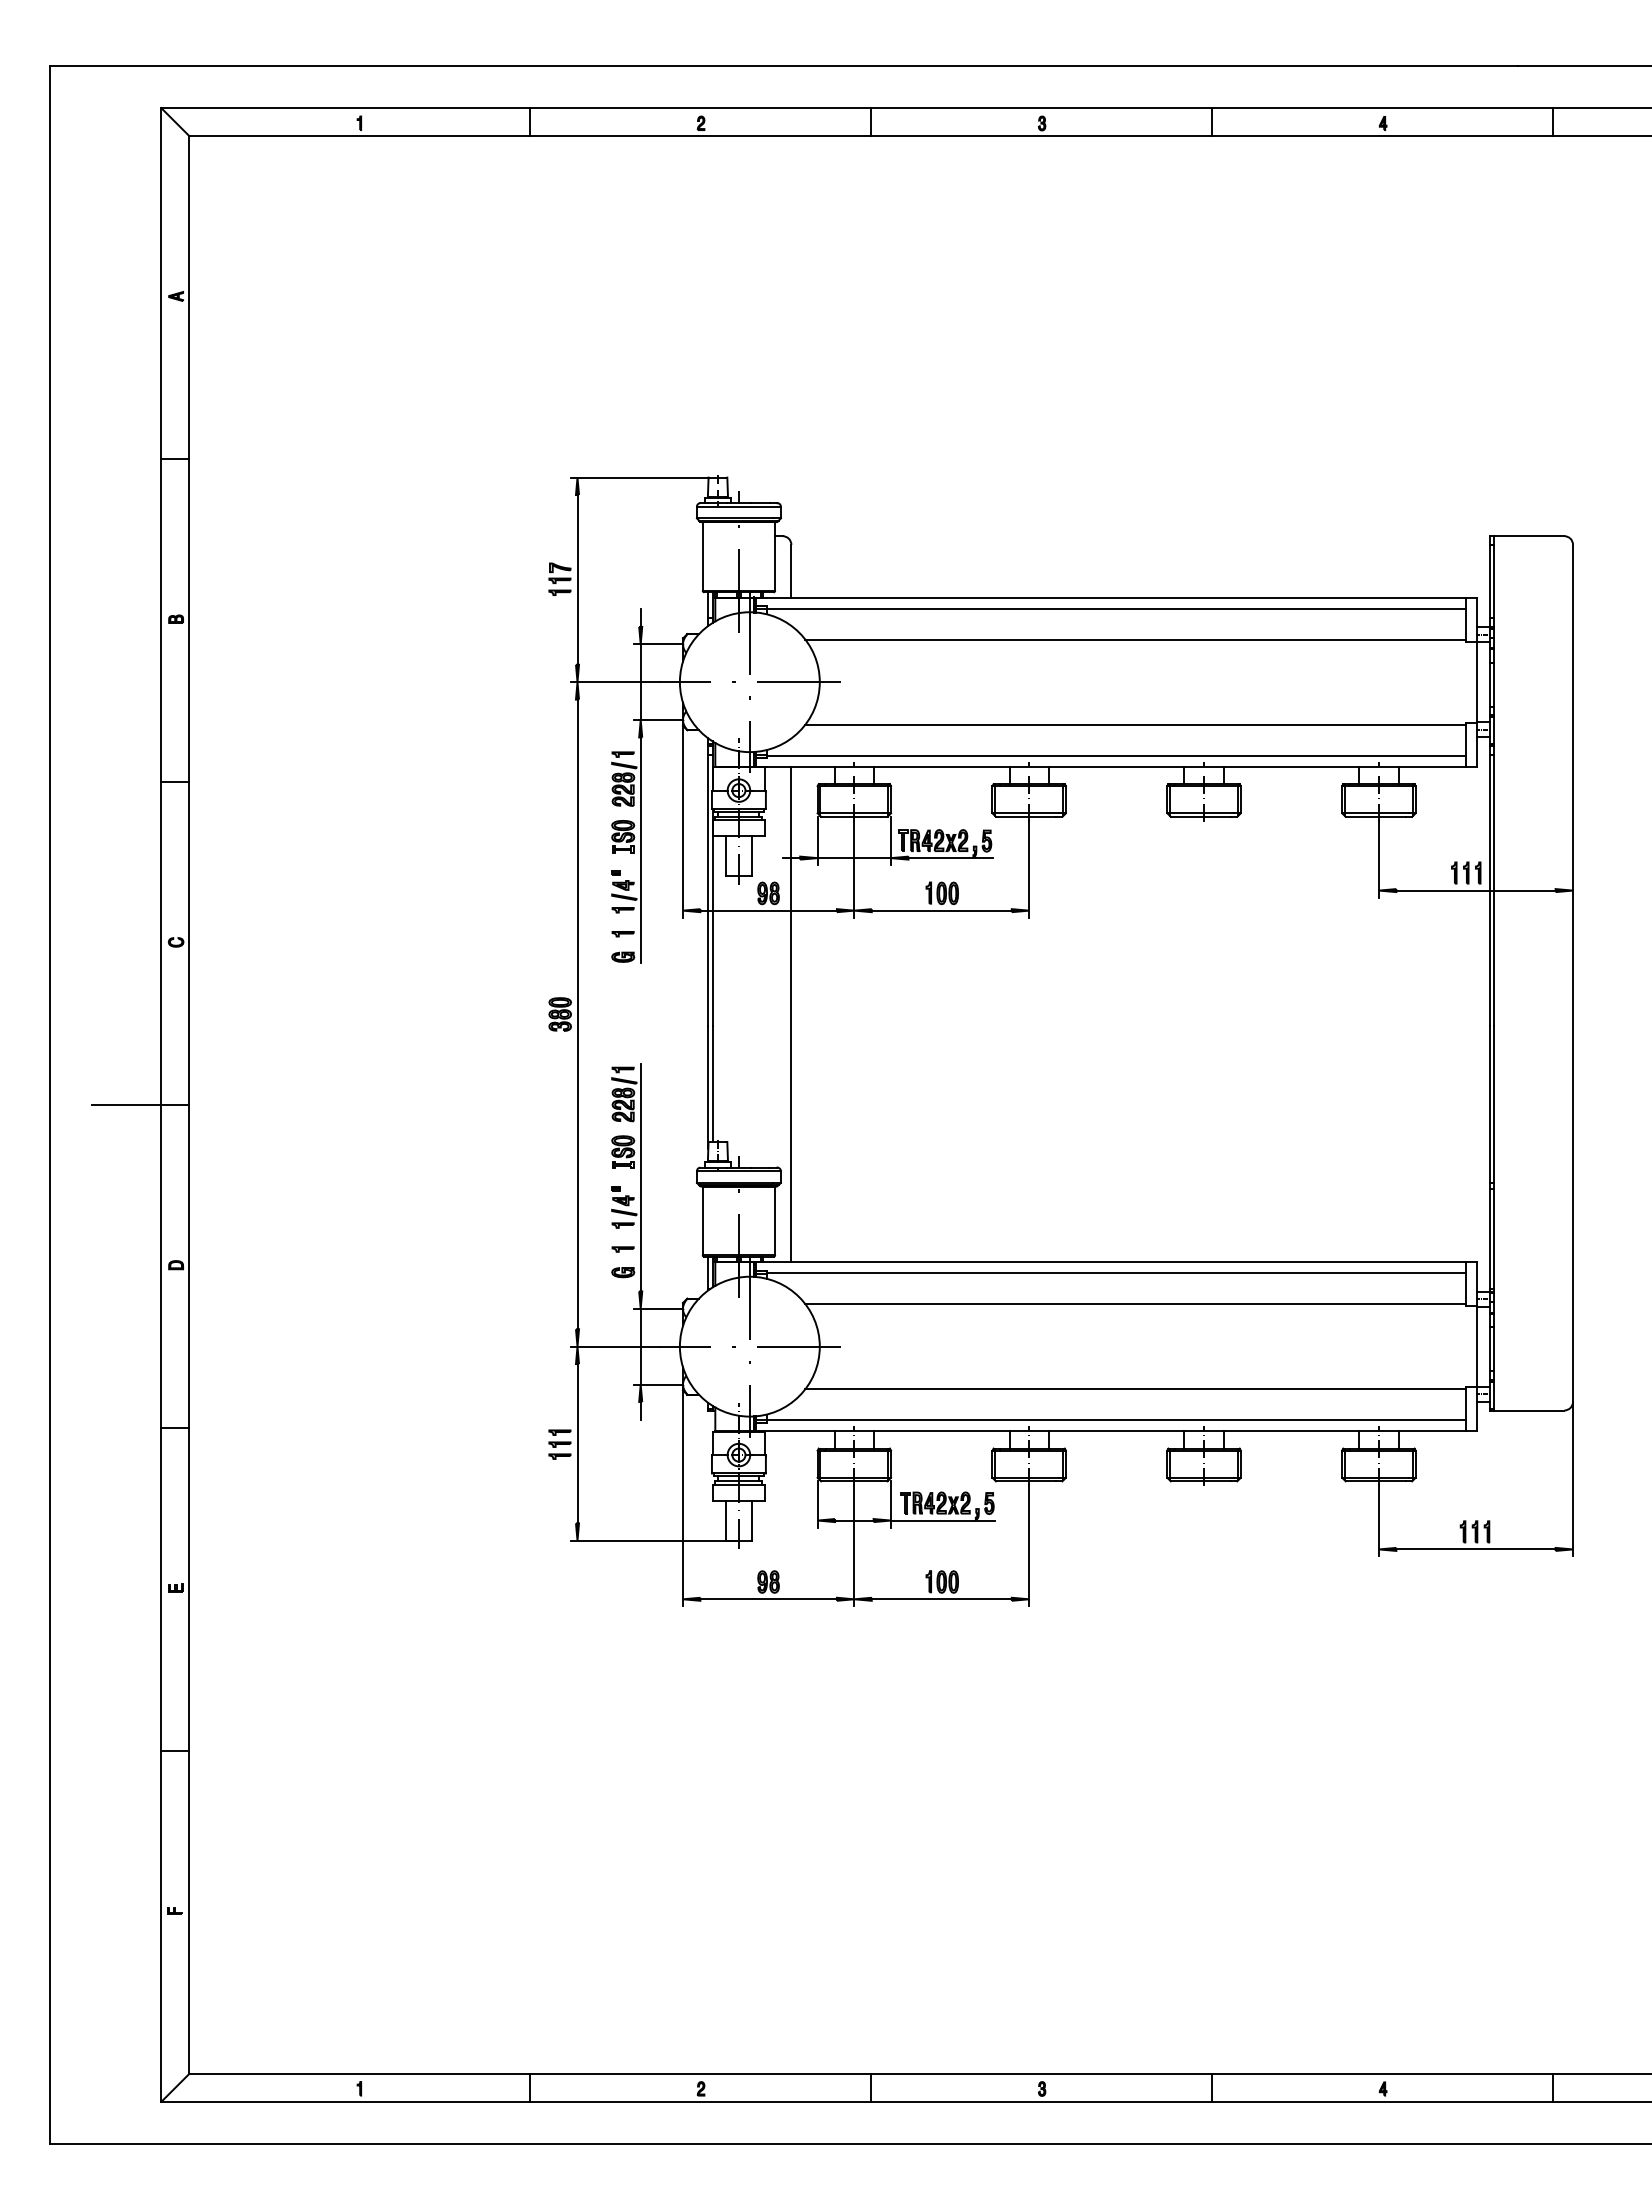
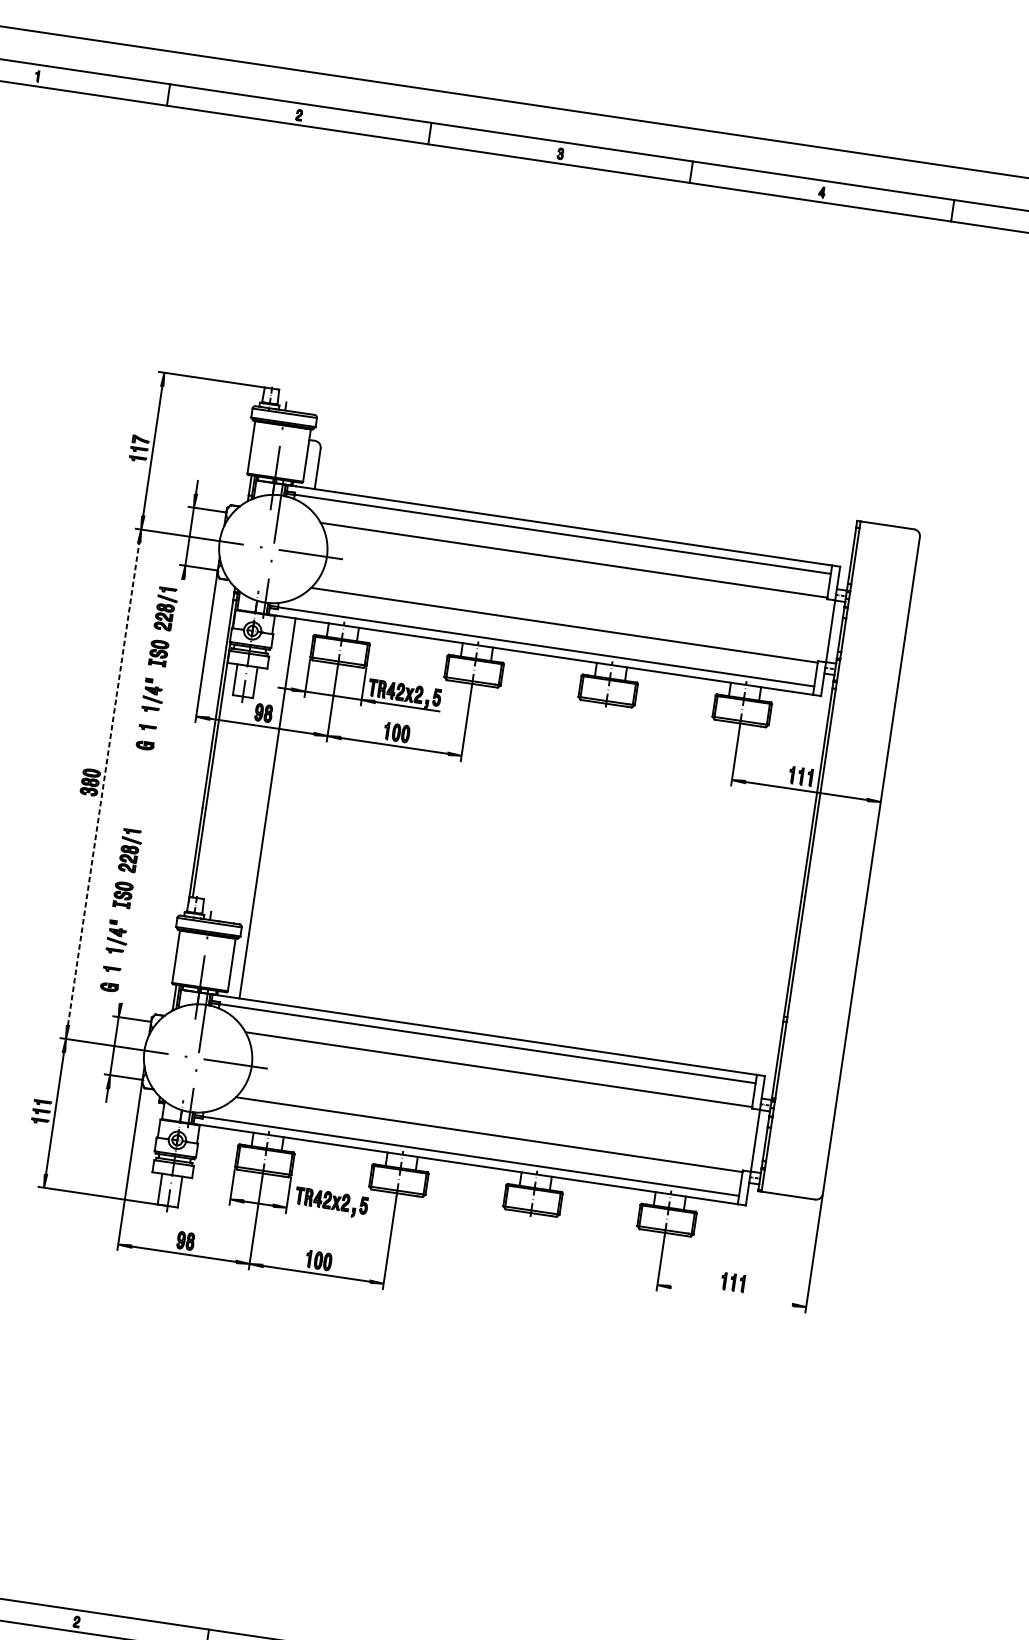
line: (640, 849) -> (170, 664), removed
line: (577, 1014) -> (103, 784), solid -> dashed
line: (640, 1177) -> (133, 916), removed
line: (942, 1520) -> (326, 1213), removed
line: (1475, 1549) -> (731, 1296), removed

